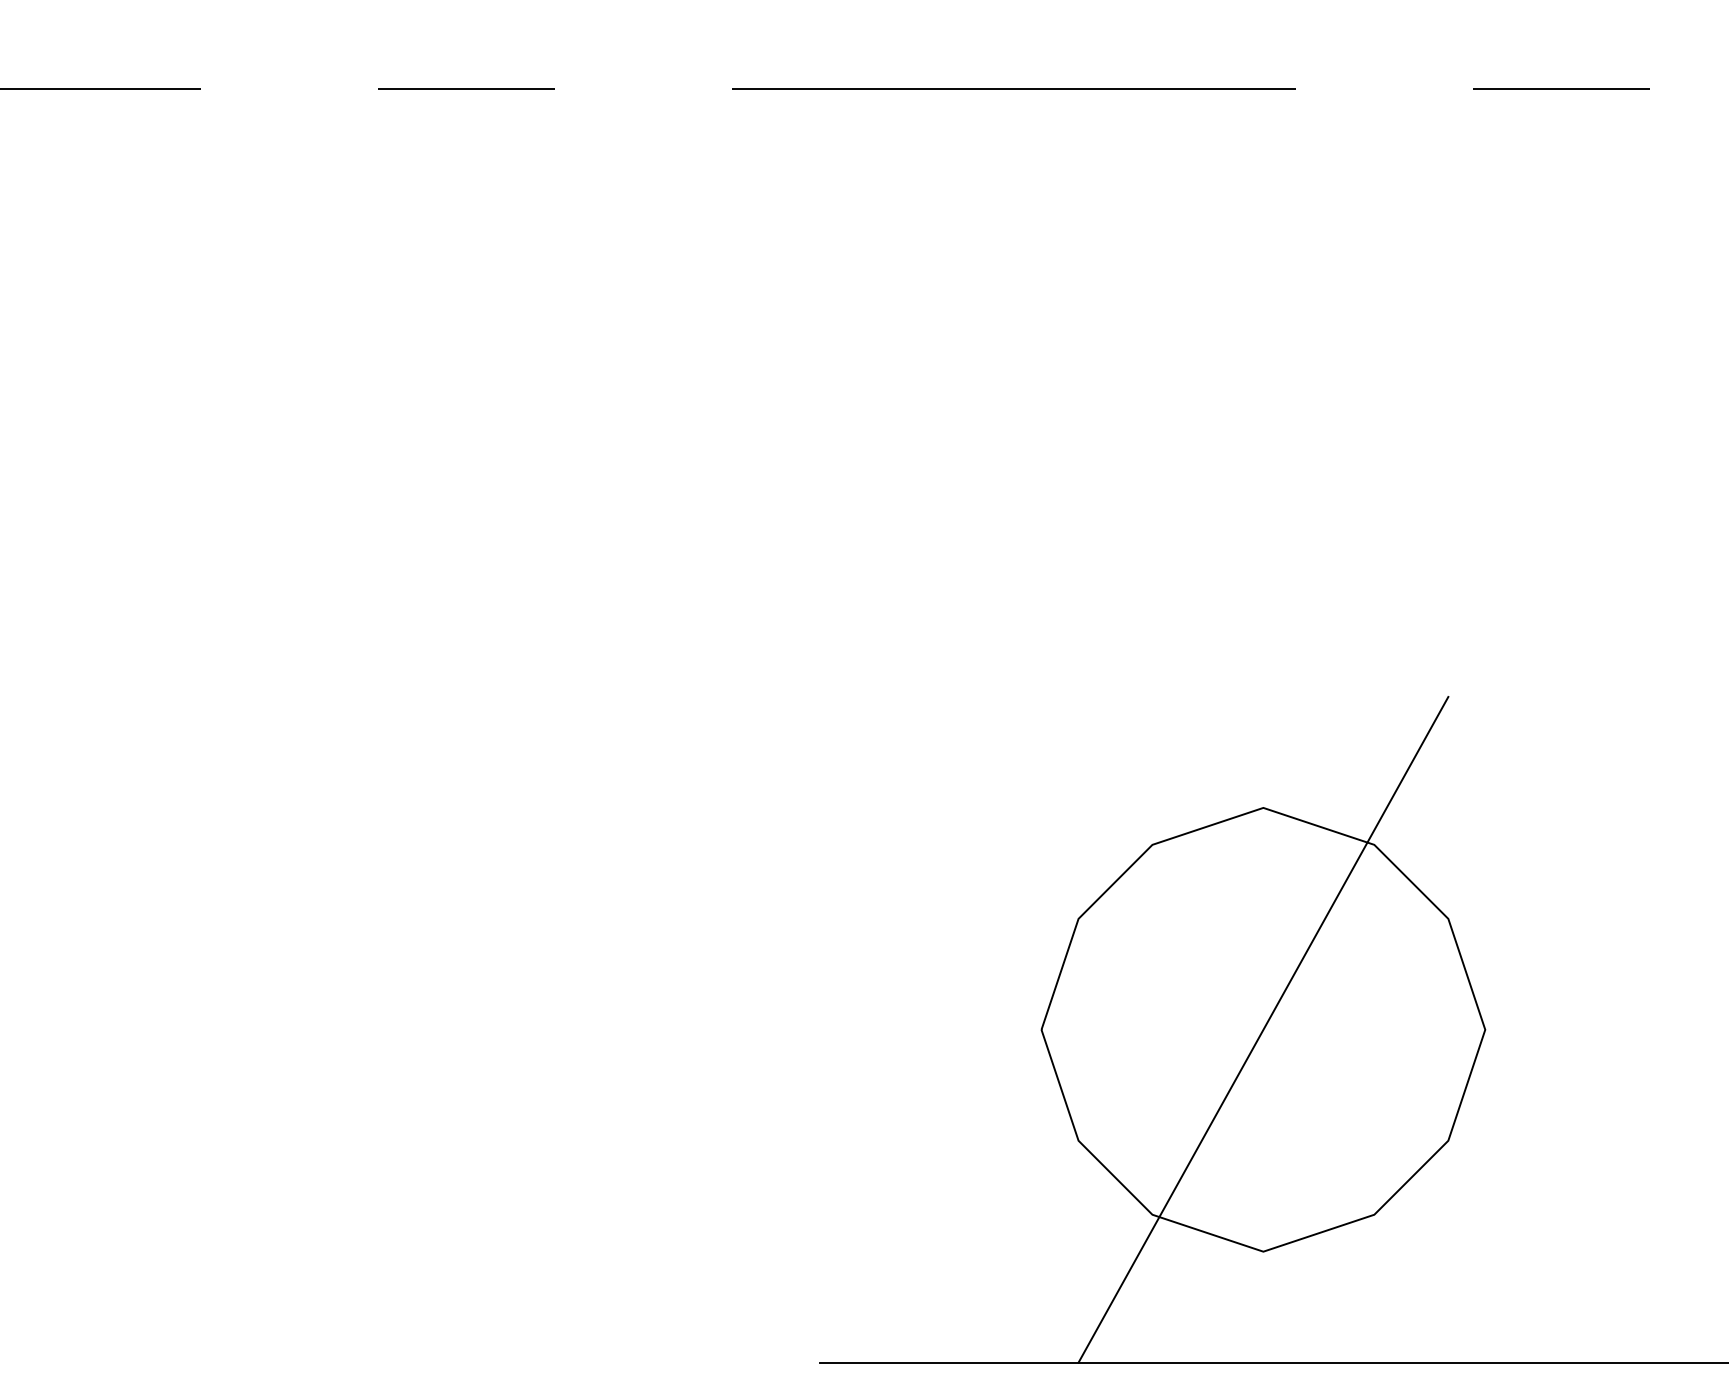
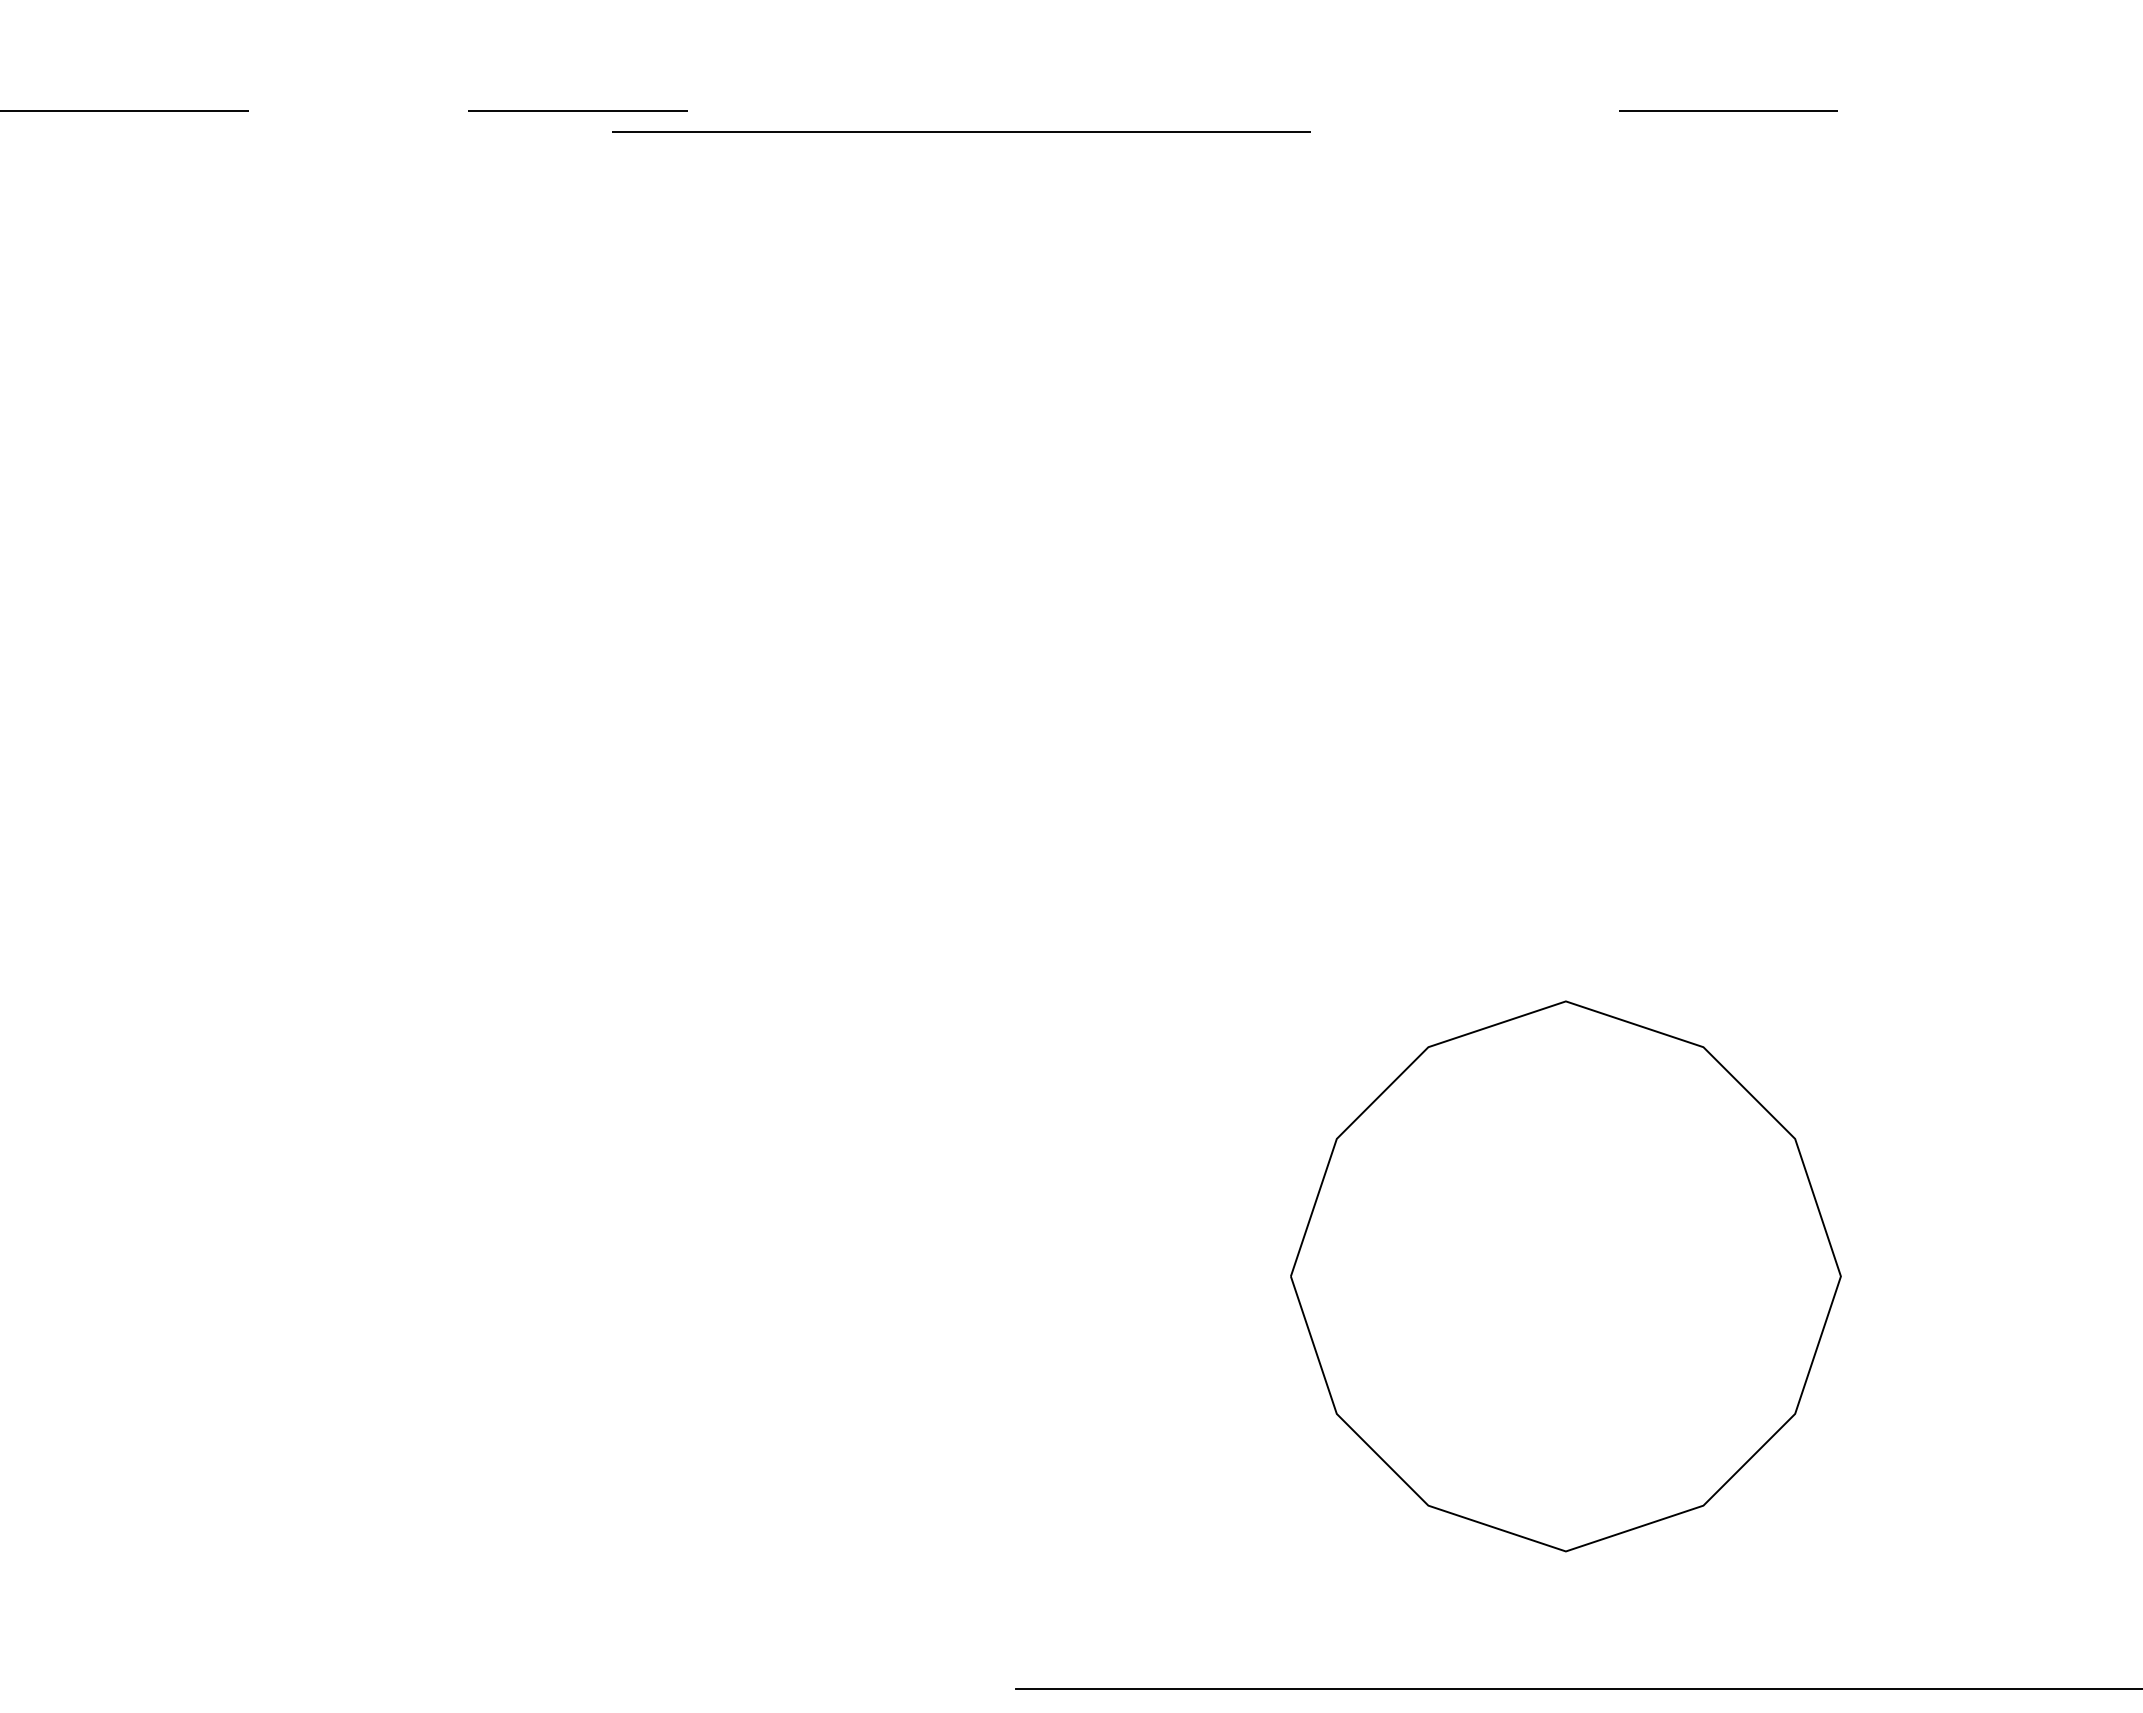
line: (1013, 89) -> (961, 131), moved
line: (1561, 89) -> (1728, 110), moved
line: (1263, 1029) -> (1565, 1275), removed

